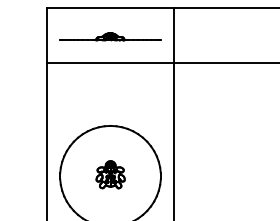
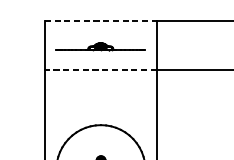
line: (110, 7) -> (100, 20), solid -> dashed
line: (109, 63) -> (100, 70), solid -> dashed

